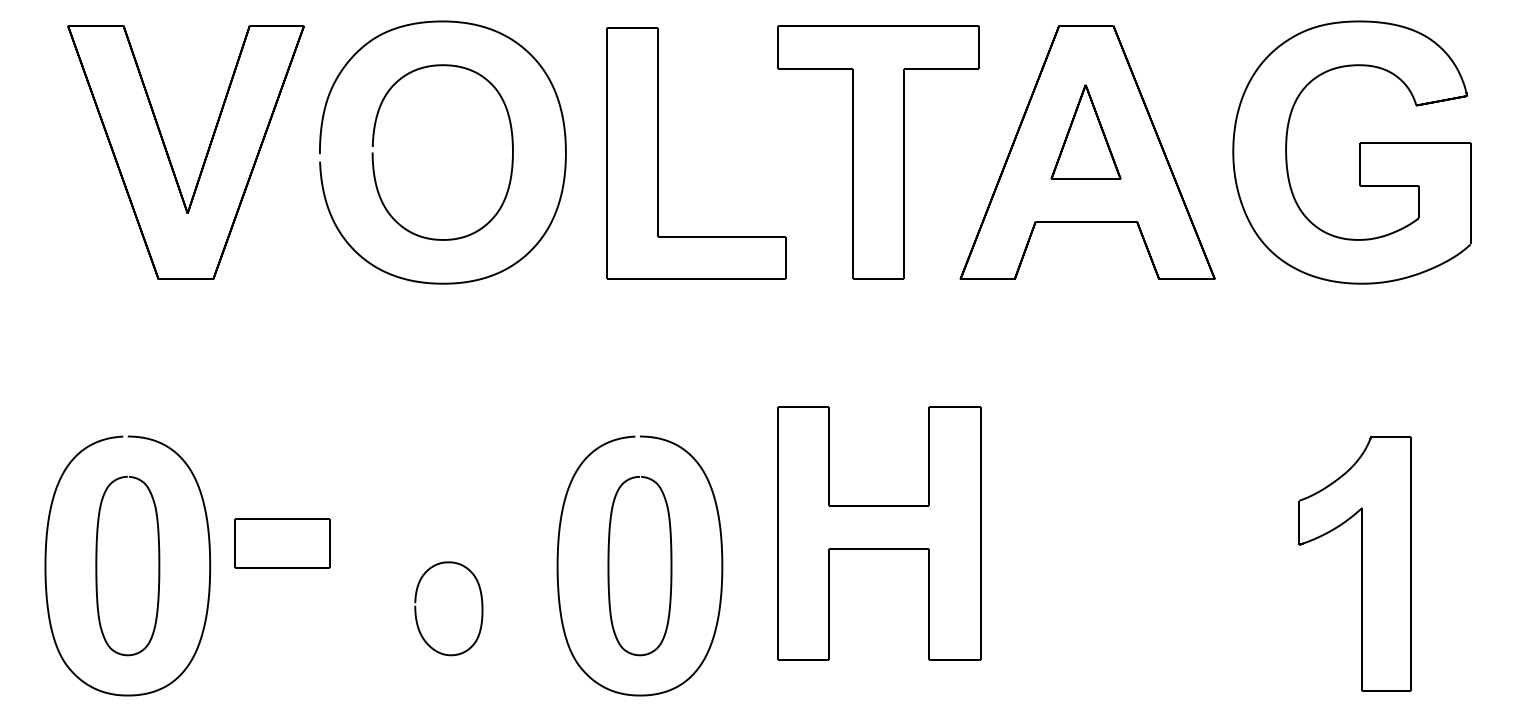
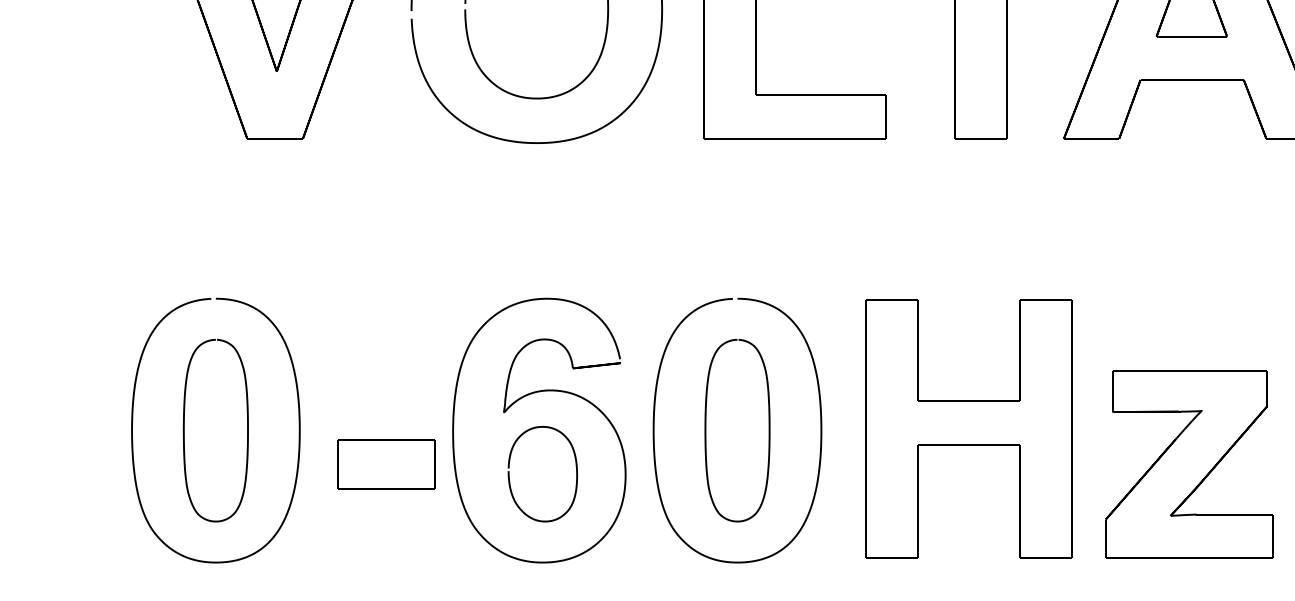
part: (879, 533) -> (969, 429), moved
part: (427, 535) -> (521, 399), added
part: (282, 543) -> (386, 464), moved
part: (1083, 599) -> (1189, 464), added

